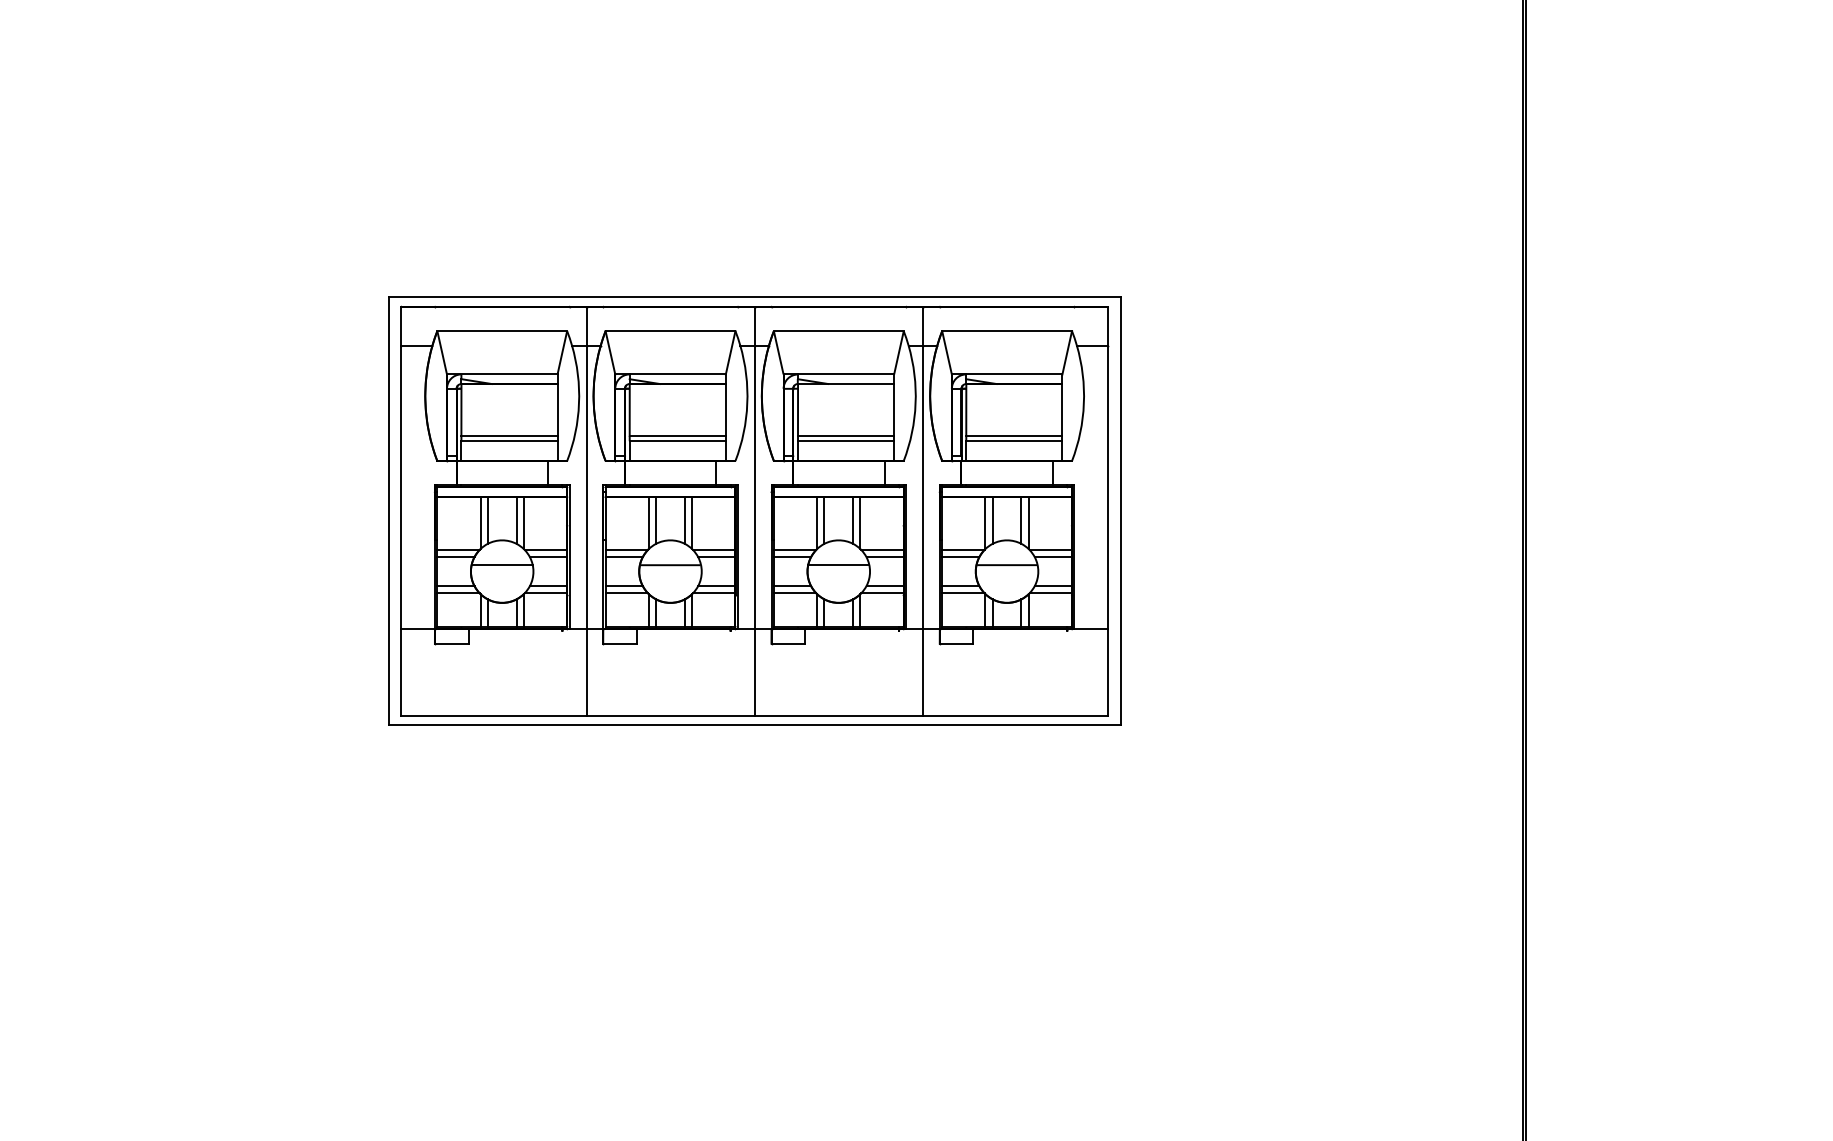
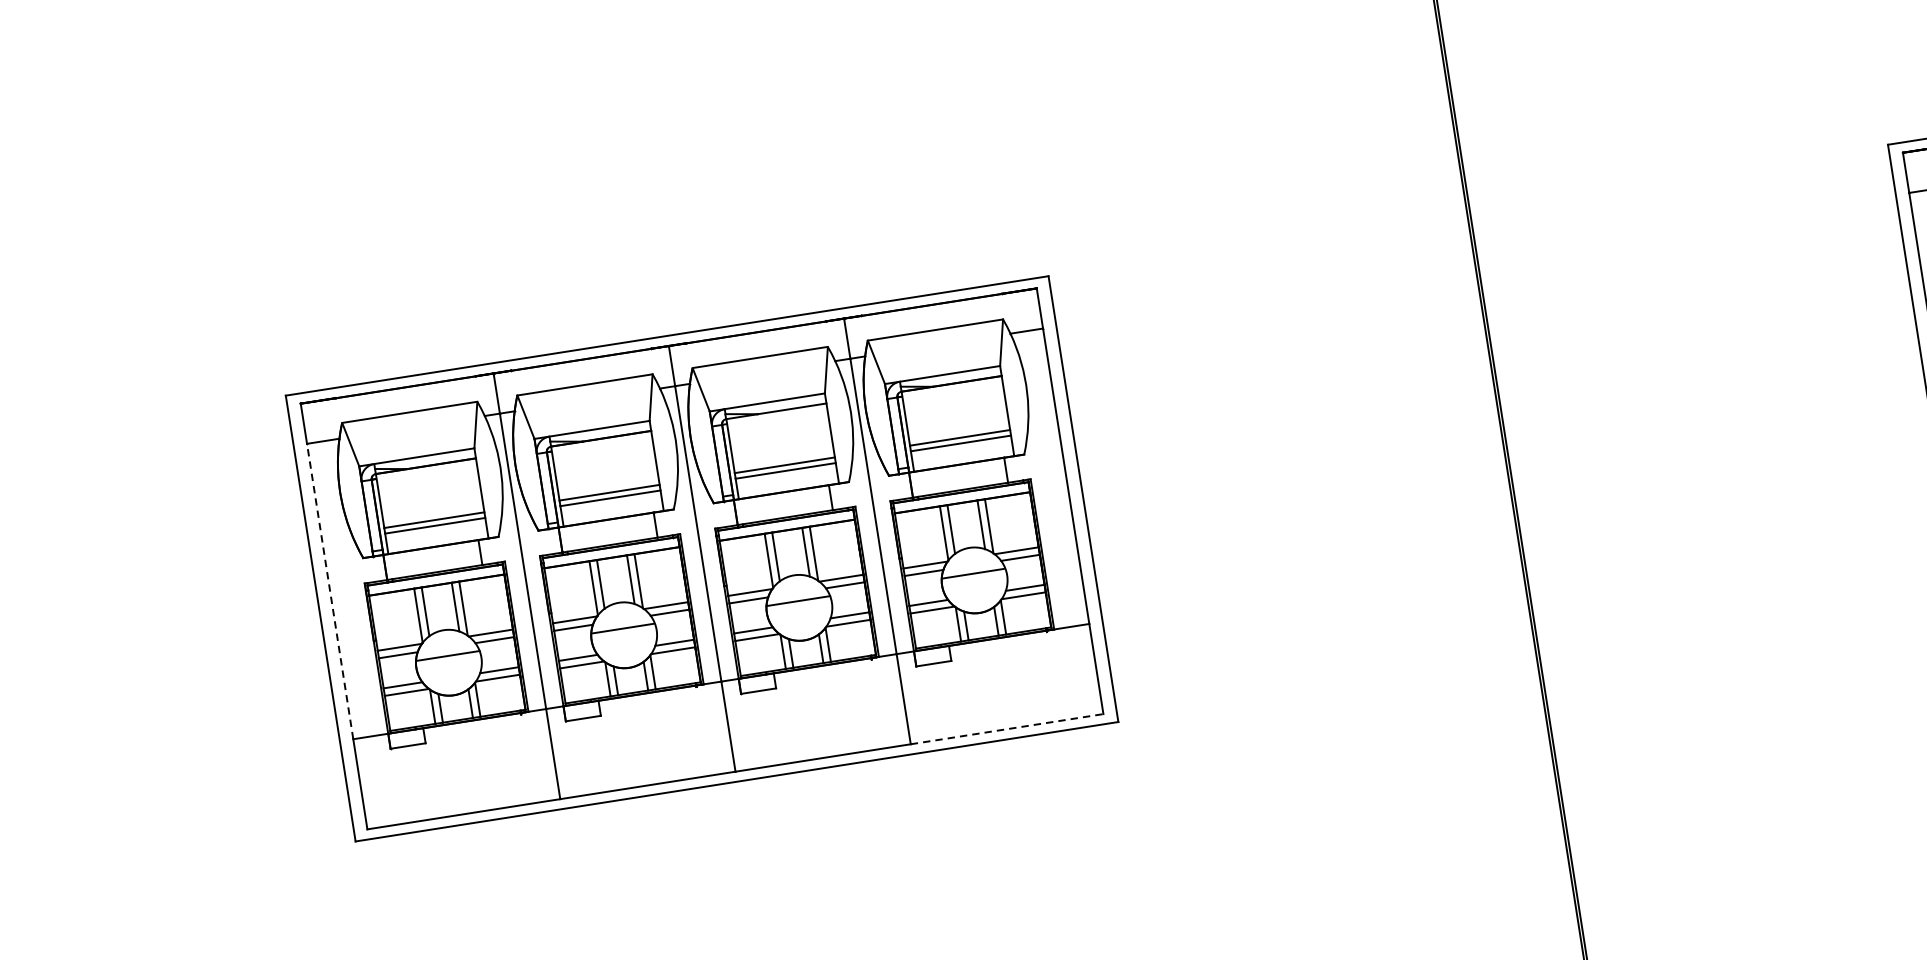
line: (401, 487) -> (330, 591), solid -> dashed
line: (1015, 715) -> (1006, 728), solid -> dashed

